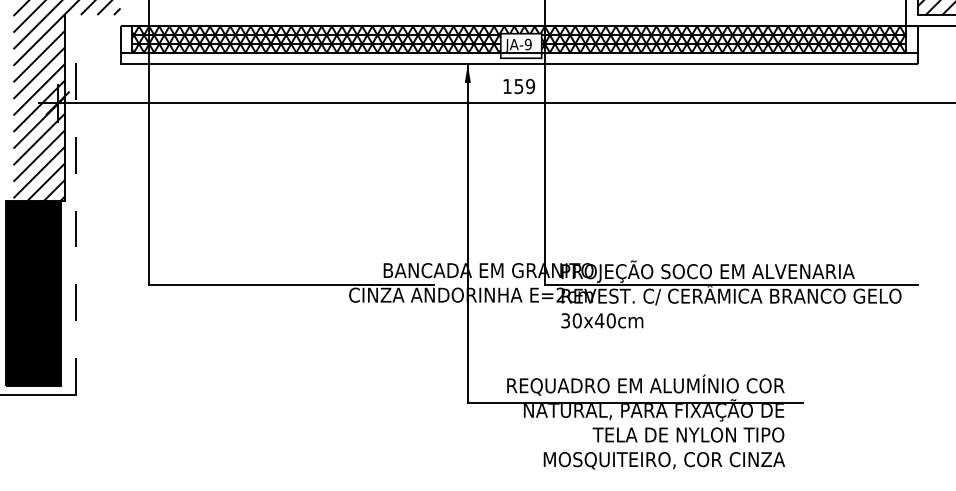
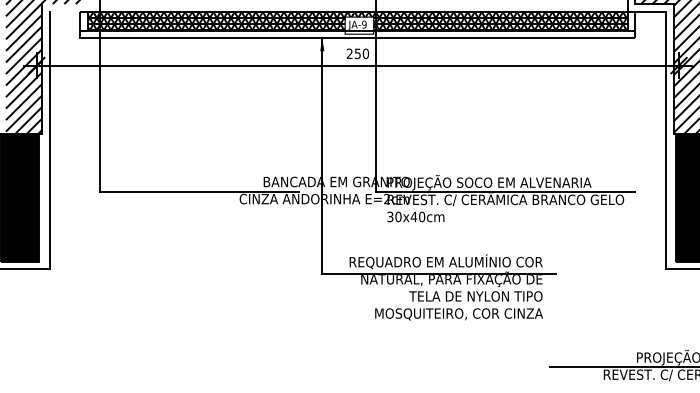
text: (518, 86) -> (357, 53), 159 -> 250
line: (76, 209) -> (49, 139), dashed -> solid

